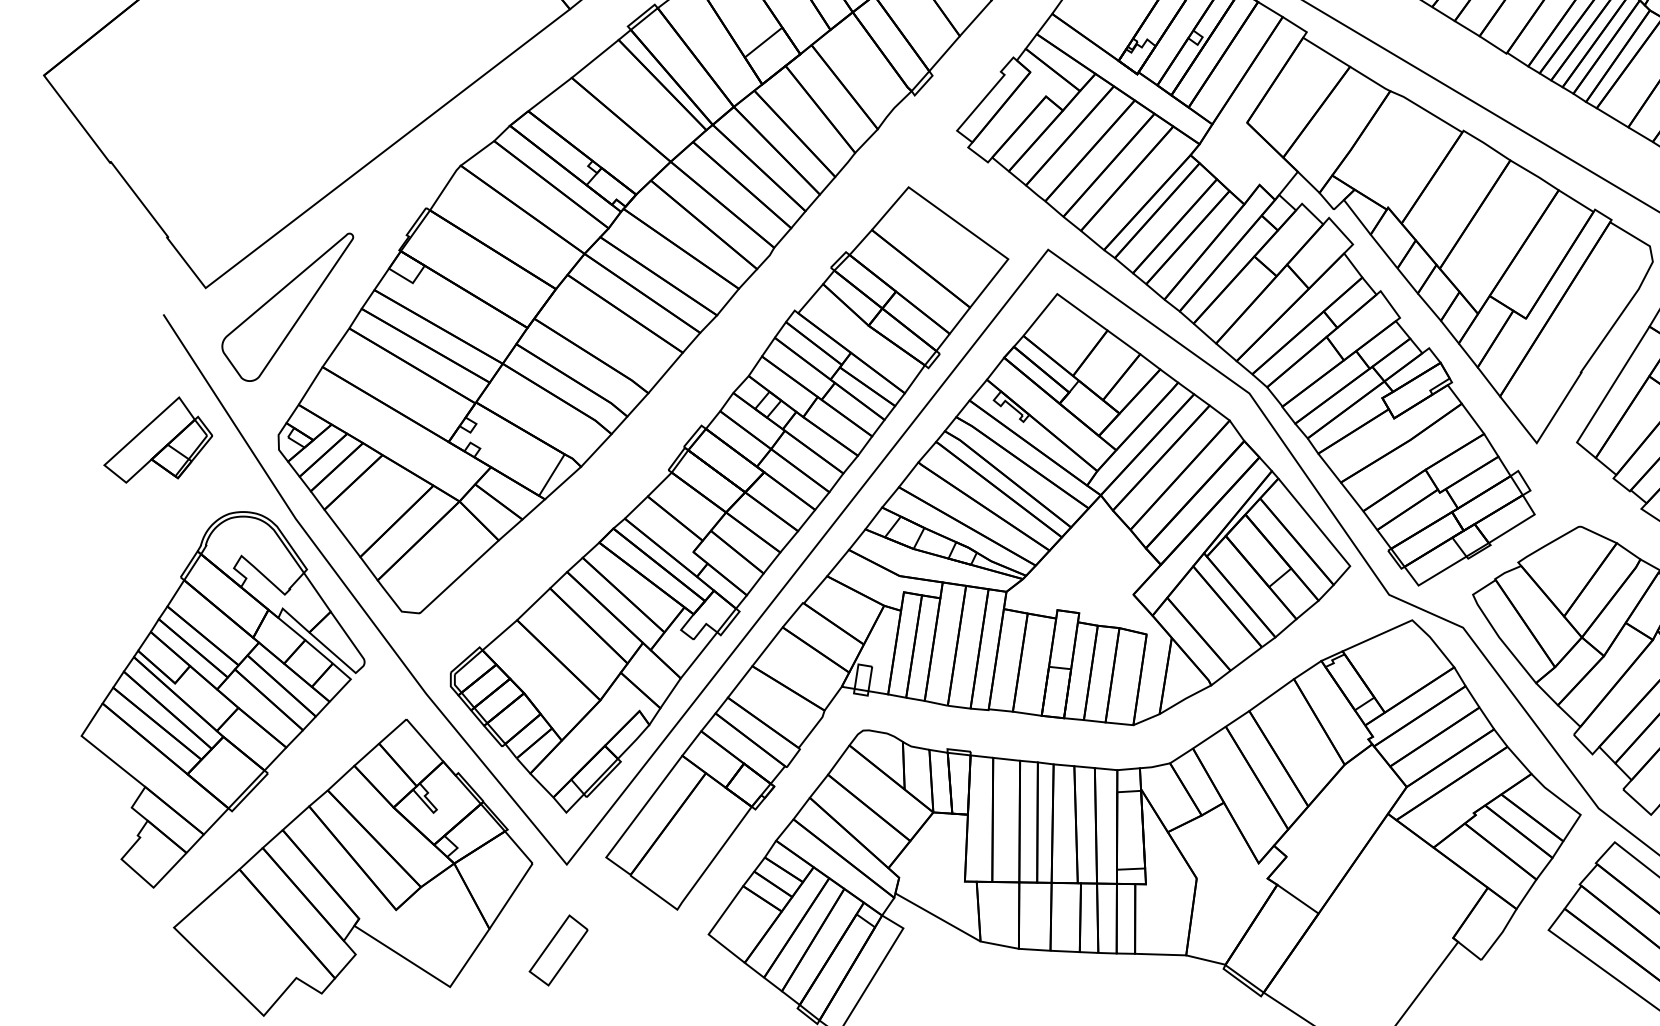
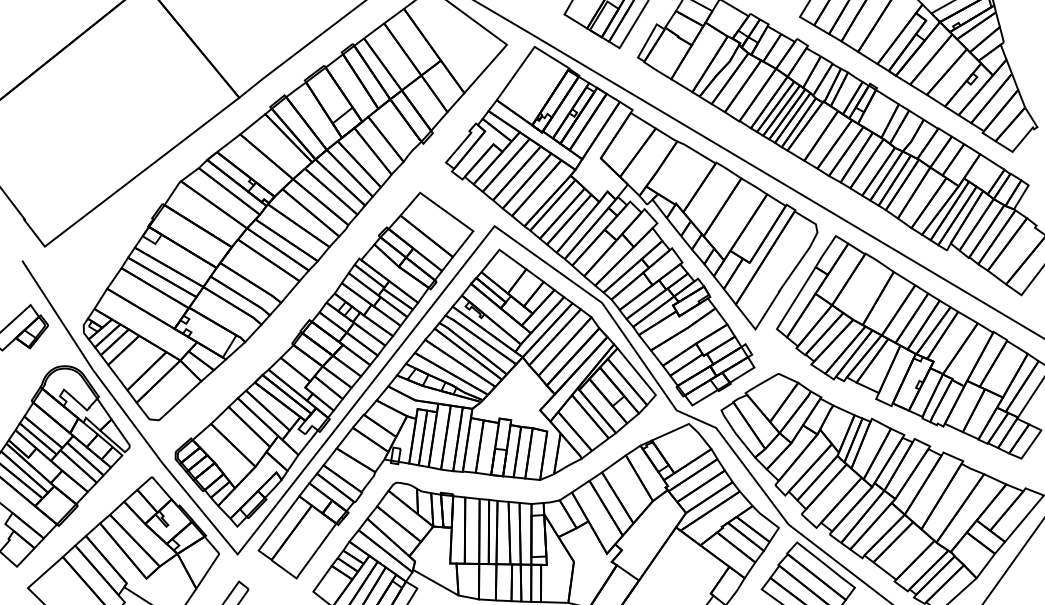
part: (287, 306) -> (88, 256), removed

